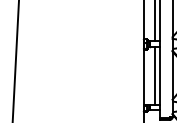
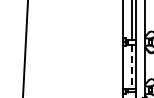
line: (154, 77) -> (131, 67), solid -> dashed

